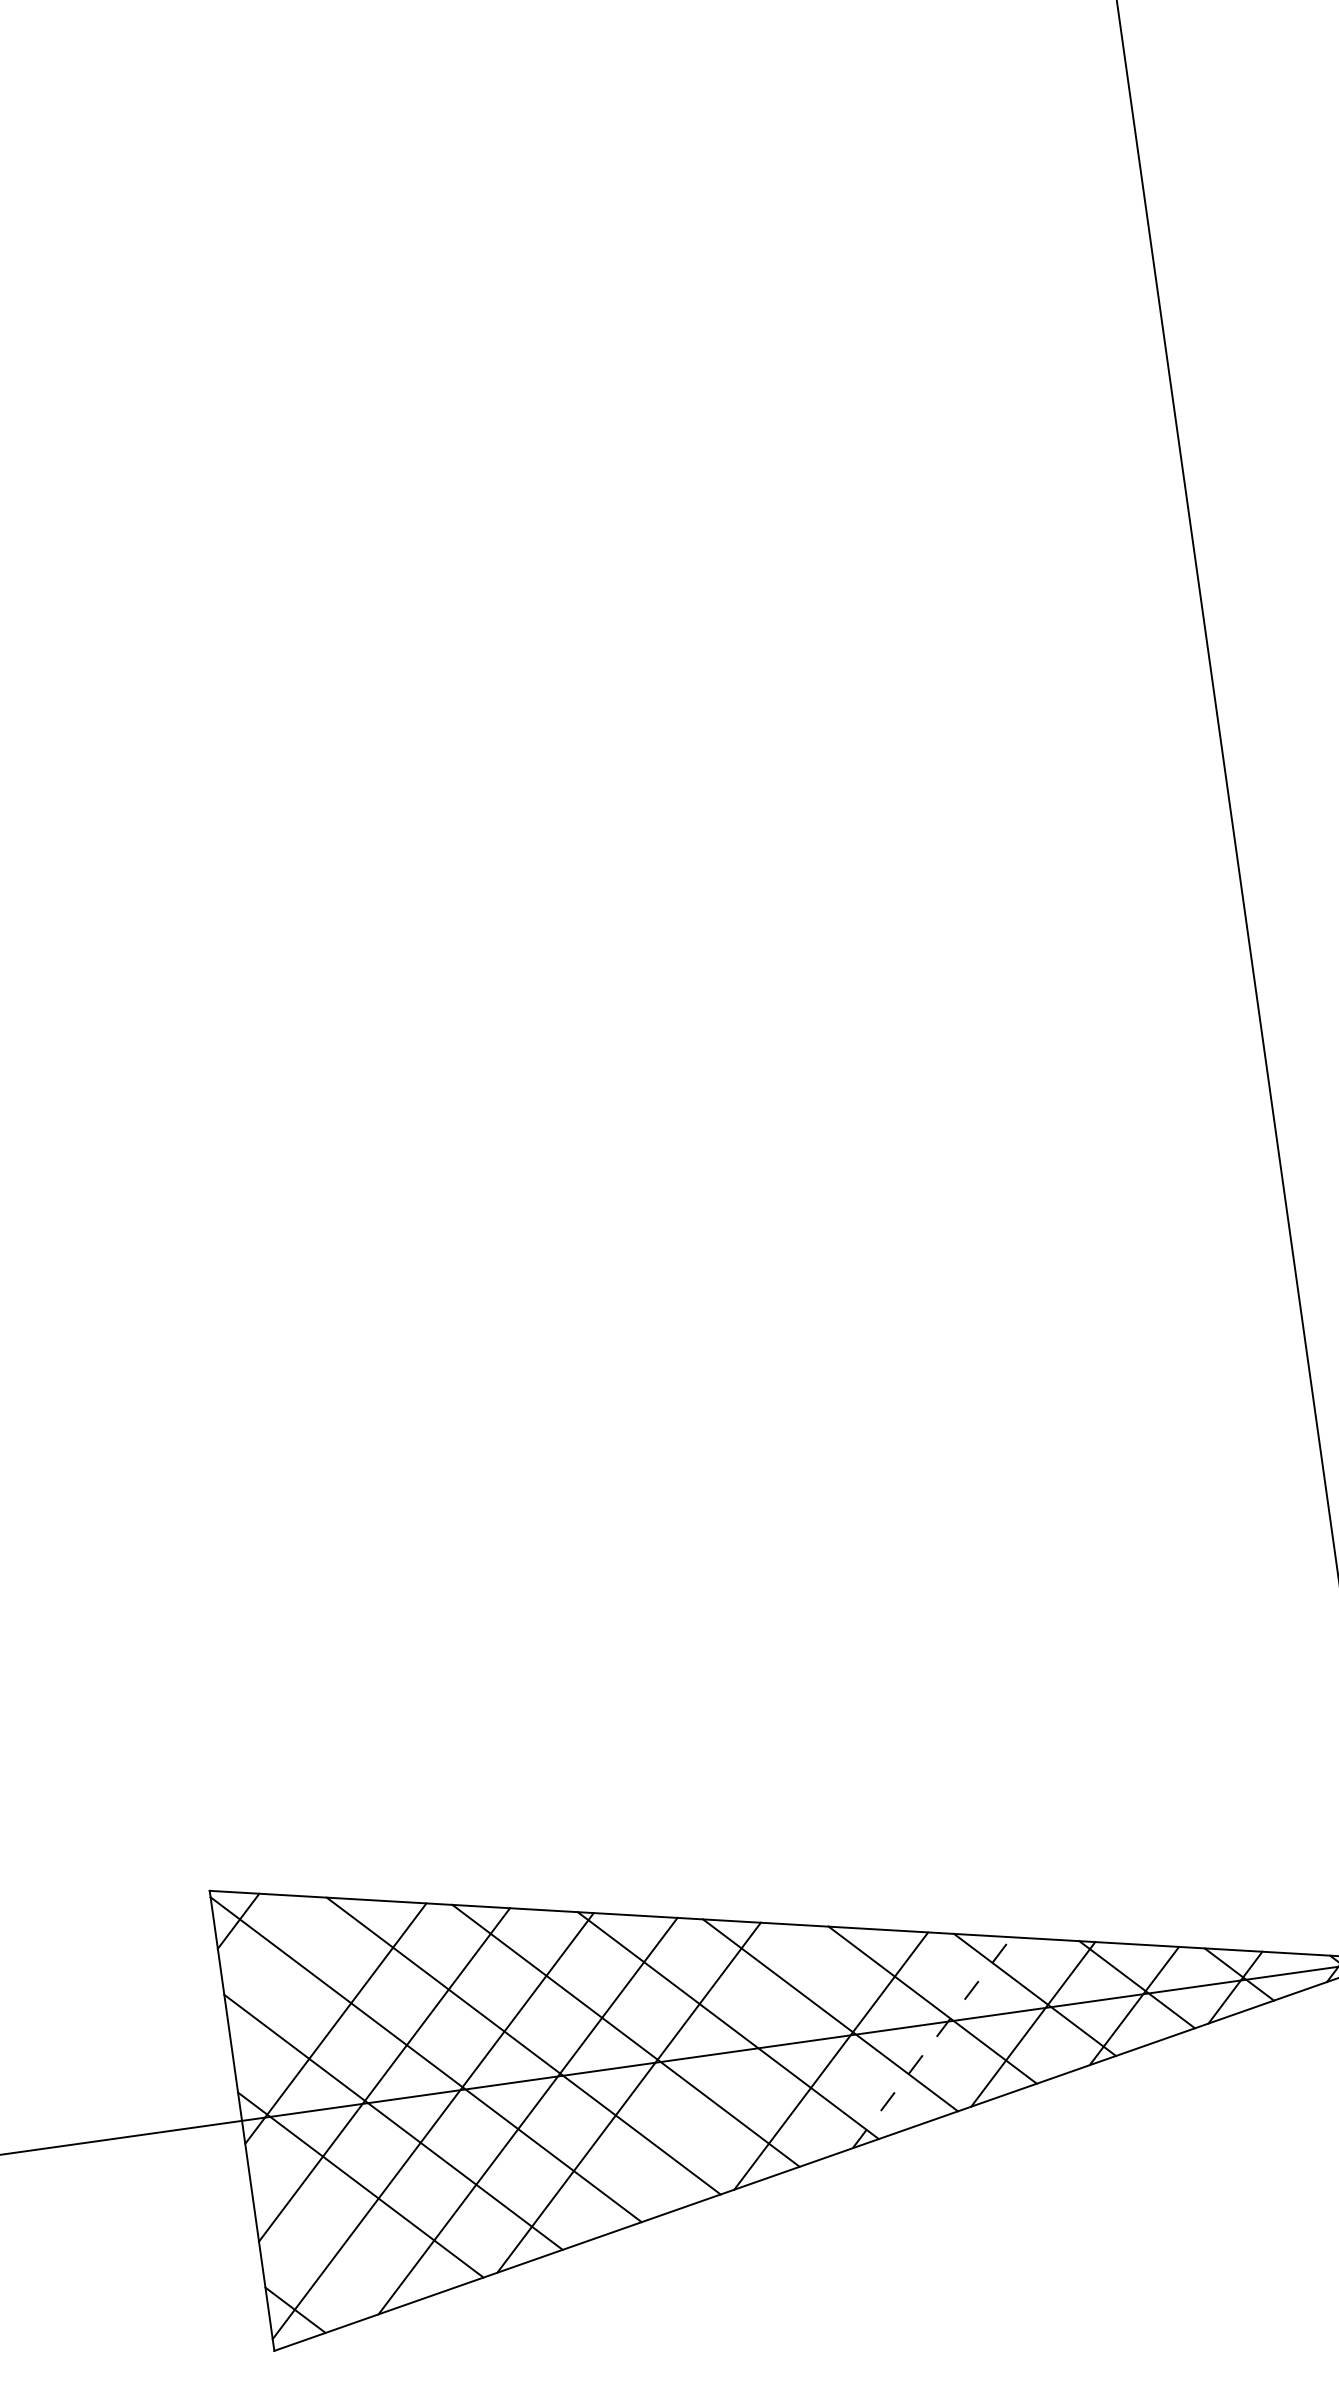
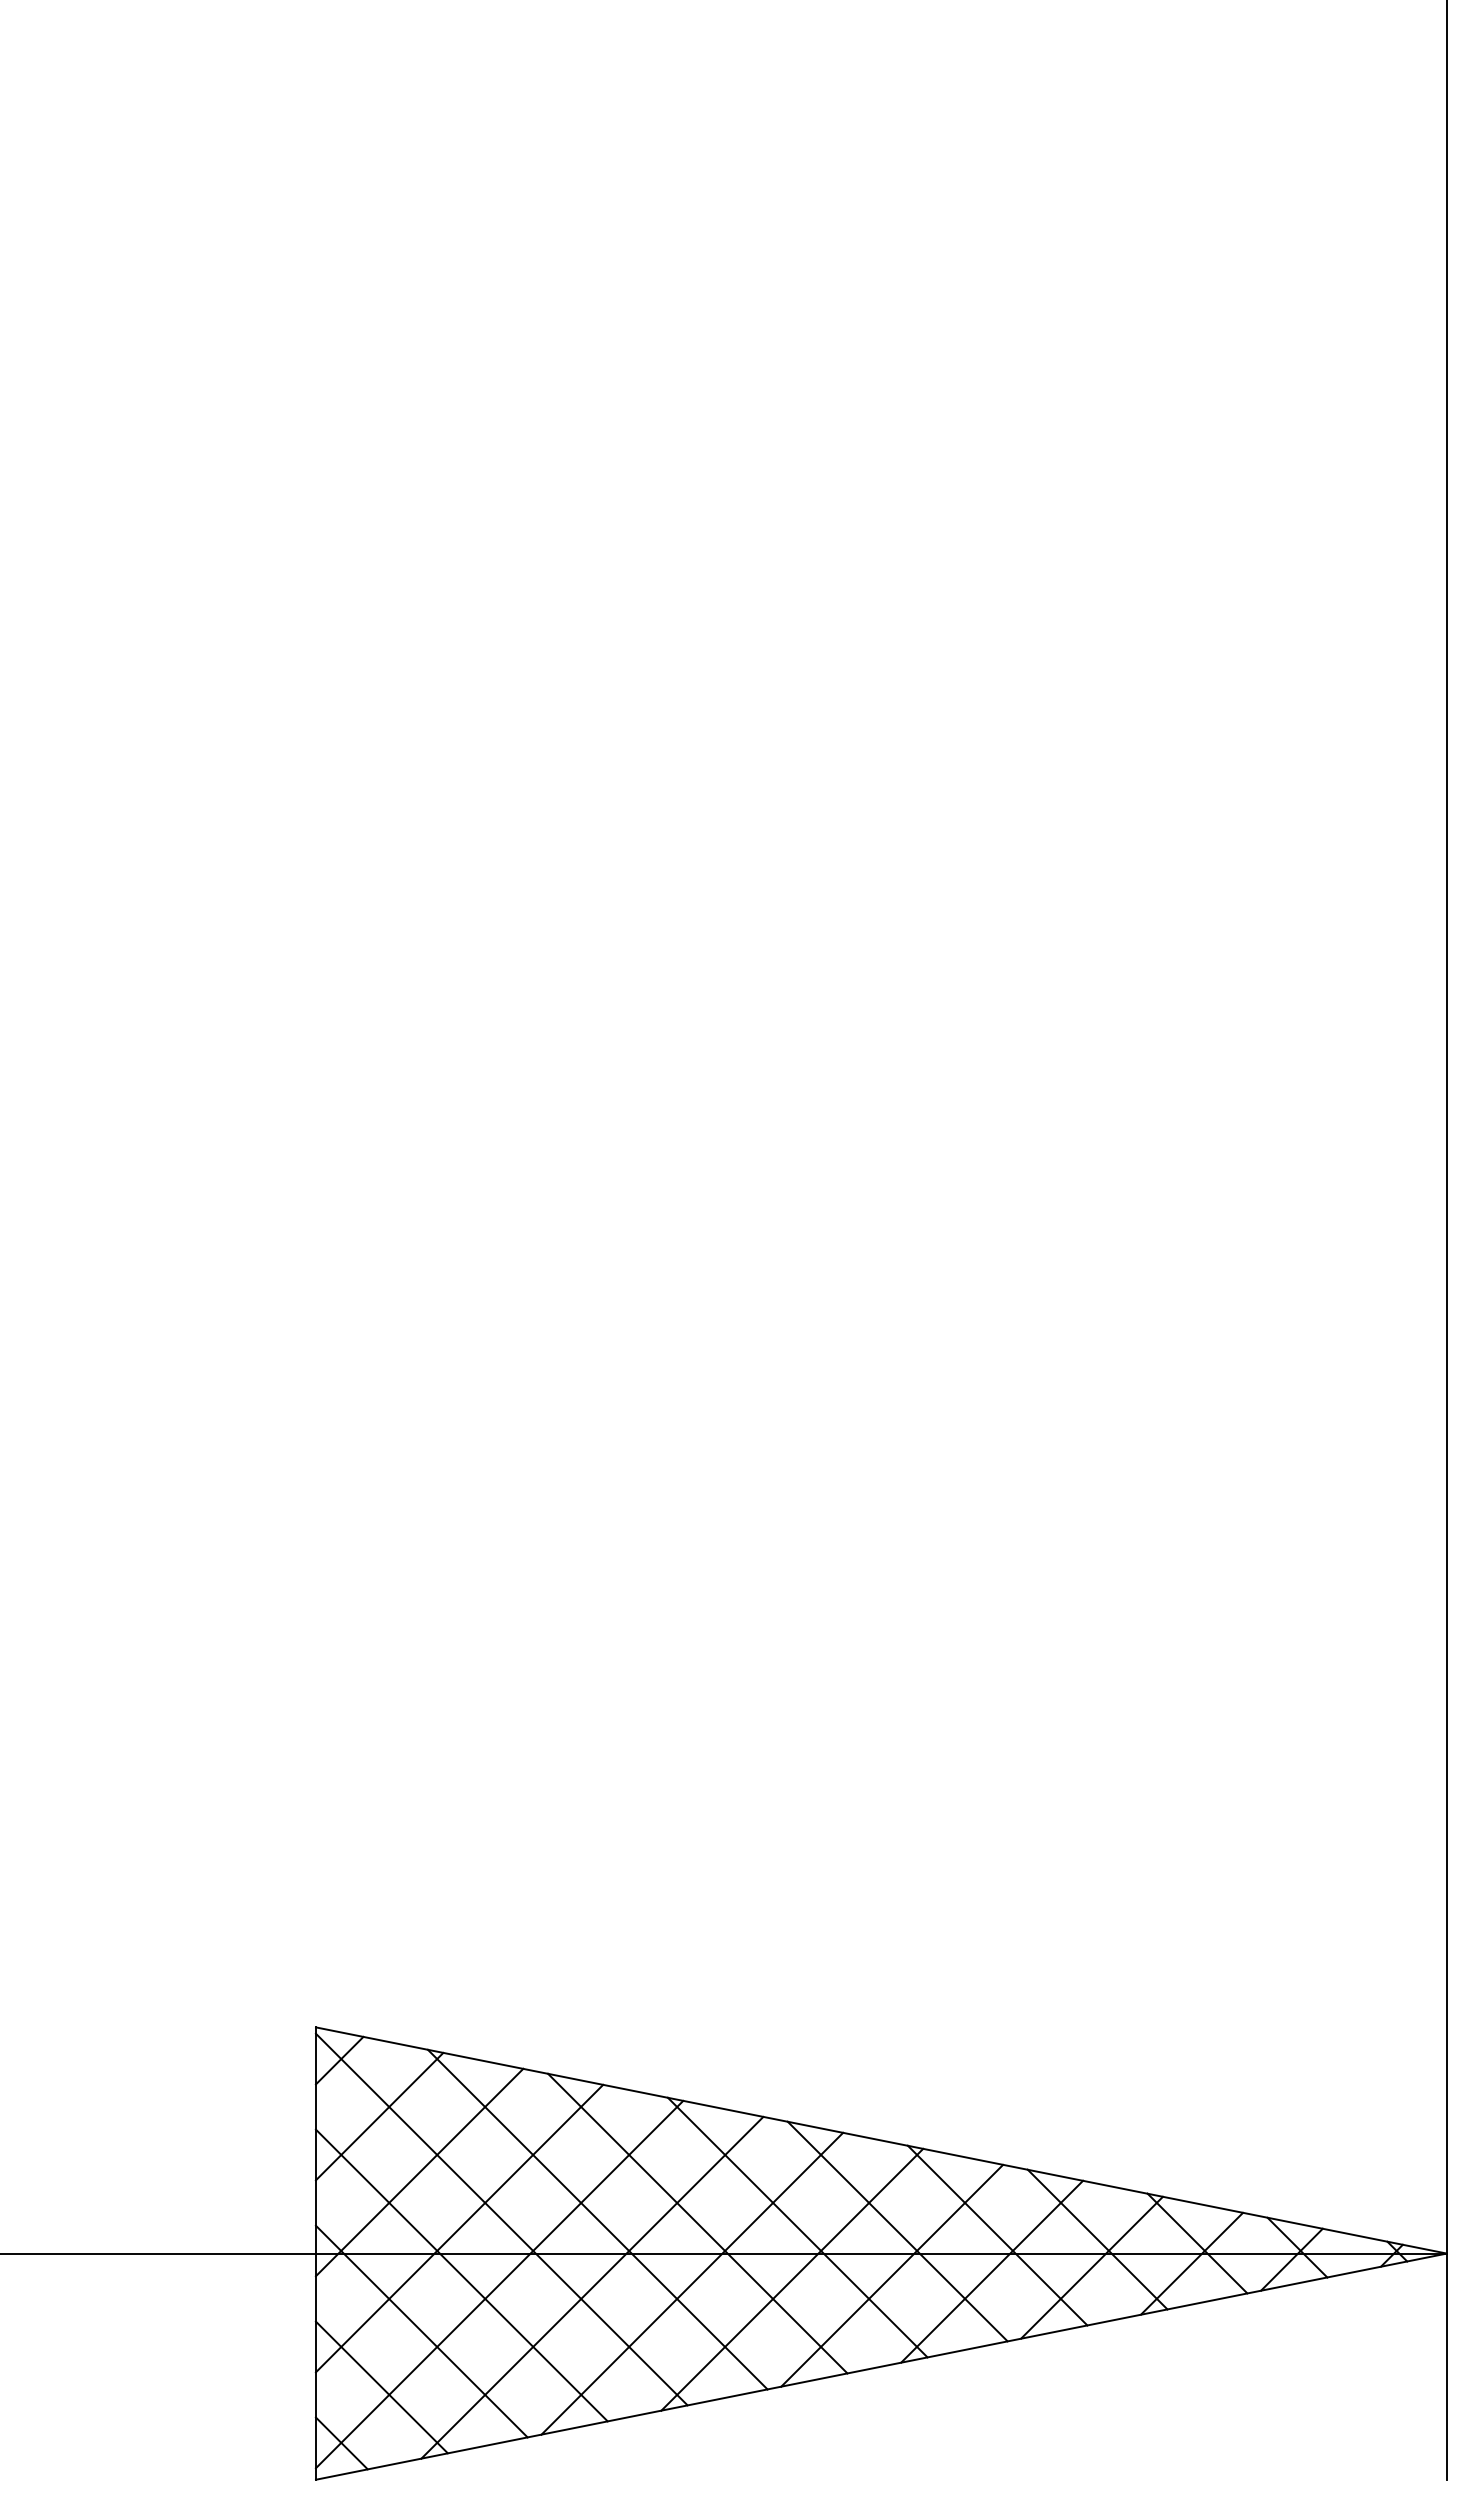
line: (287, 1972) -> (379, 2116), added
line: (932, 2042) -> (992, 2271), dashed -> solid
line: (730, 2079) -> (792, 2279), added
line: (327, 2247) -> (381, 2387), added

